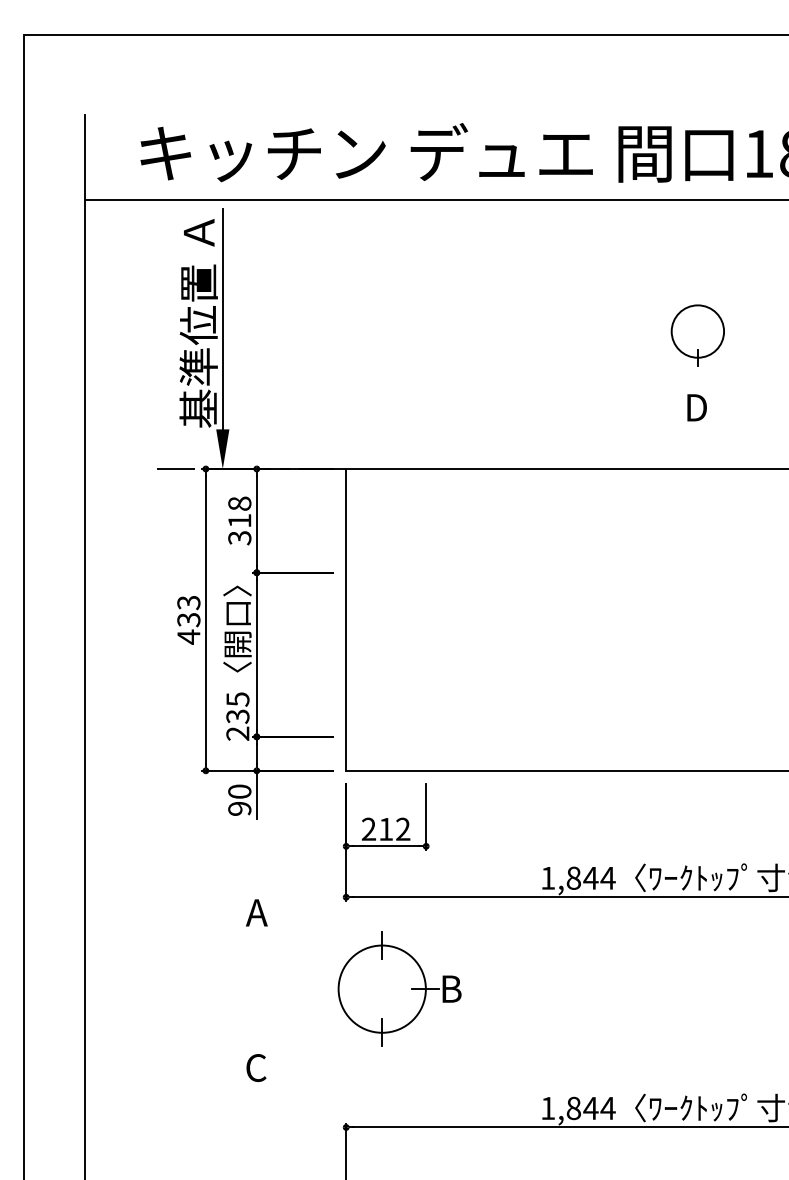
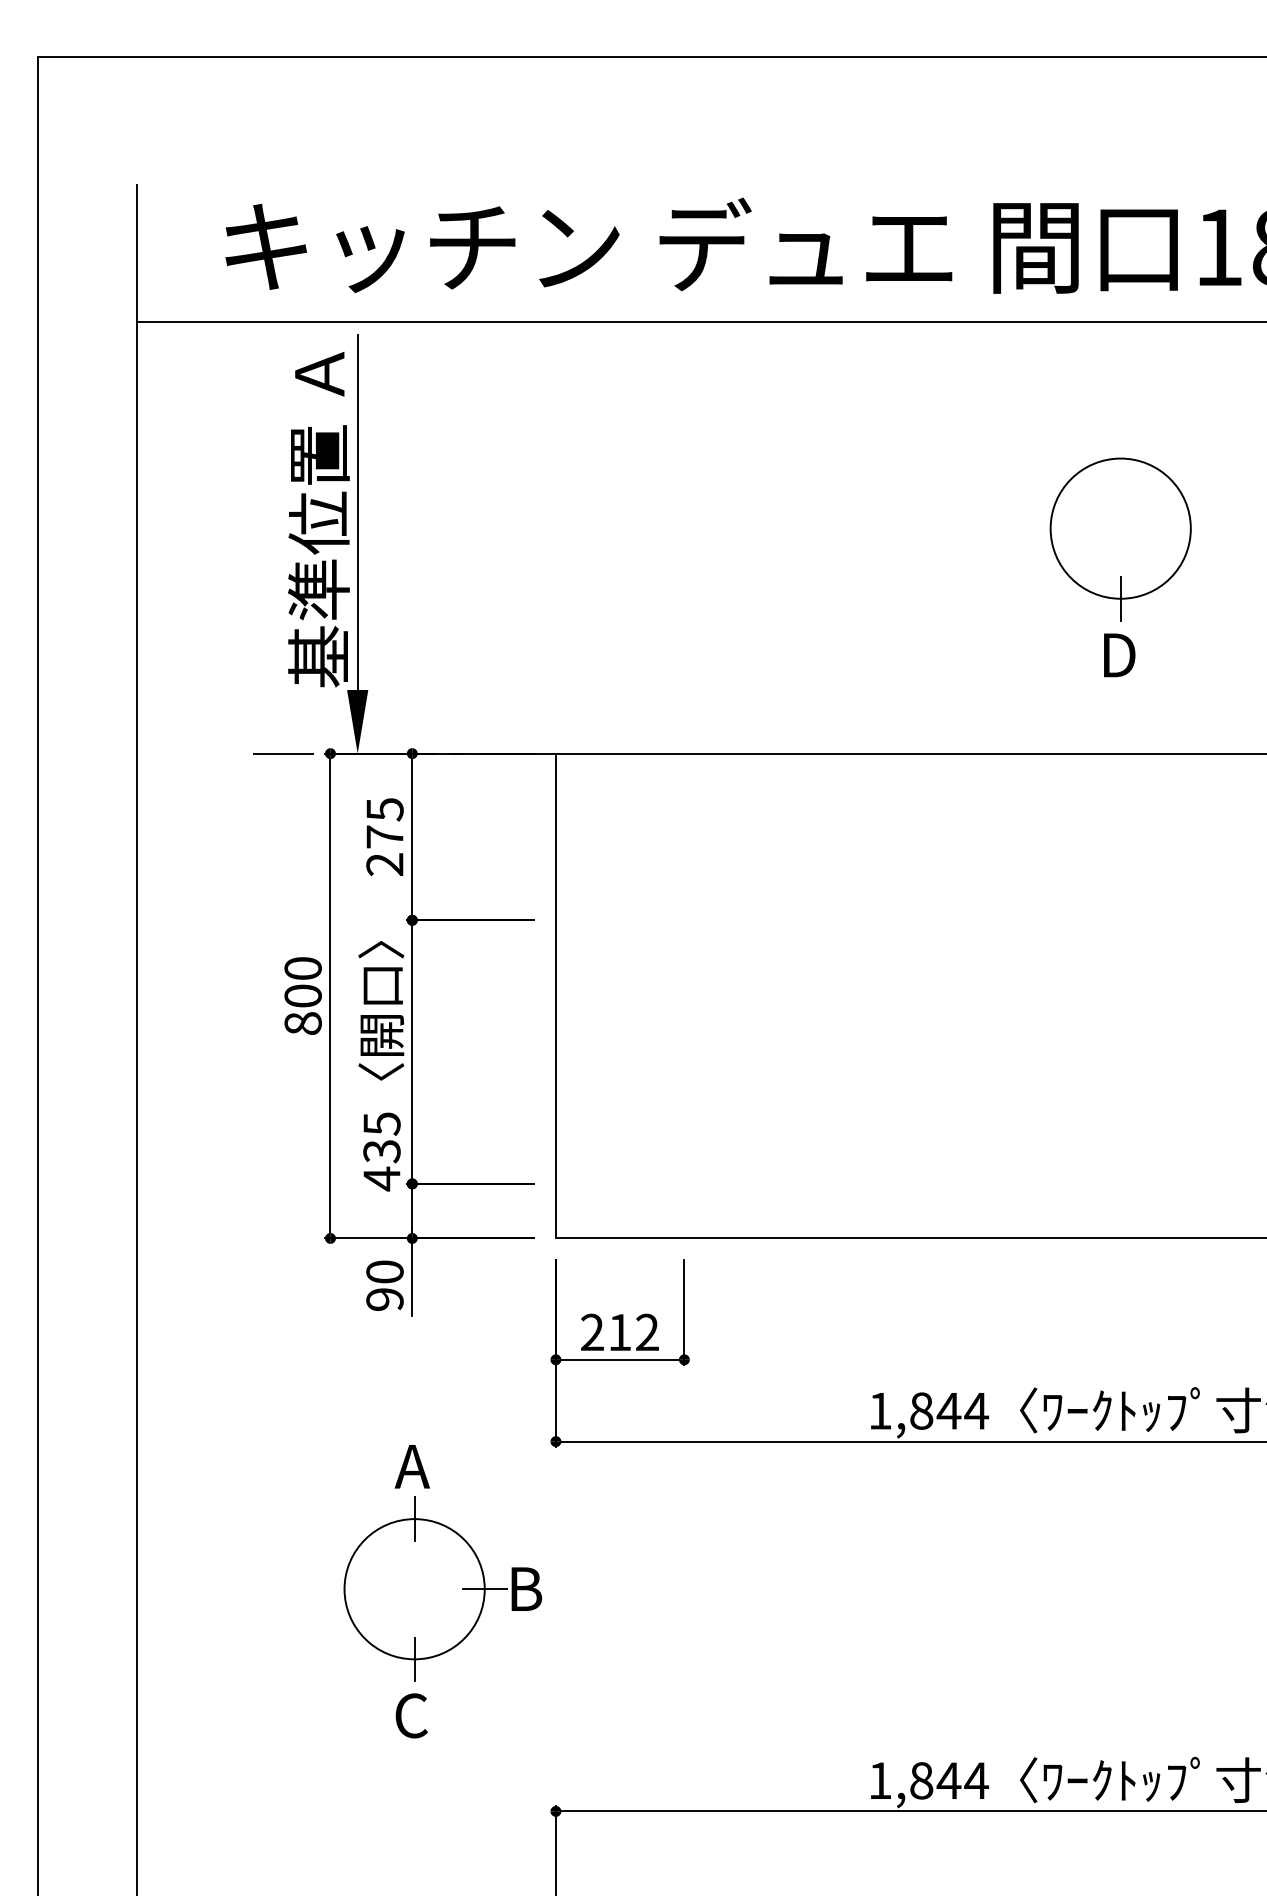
part: (697, 335) -> (1120, 539), size x1.67
text: (239, 520) -> (384, 836), 318 -> 275
text: (188, 619) -> (302, 995), 433 -> 800
text: (237, 733) -> (381, 1178), 235 -> 435
part: (399, 988) -> (442, 1588), moved

